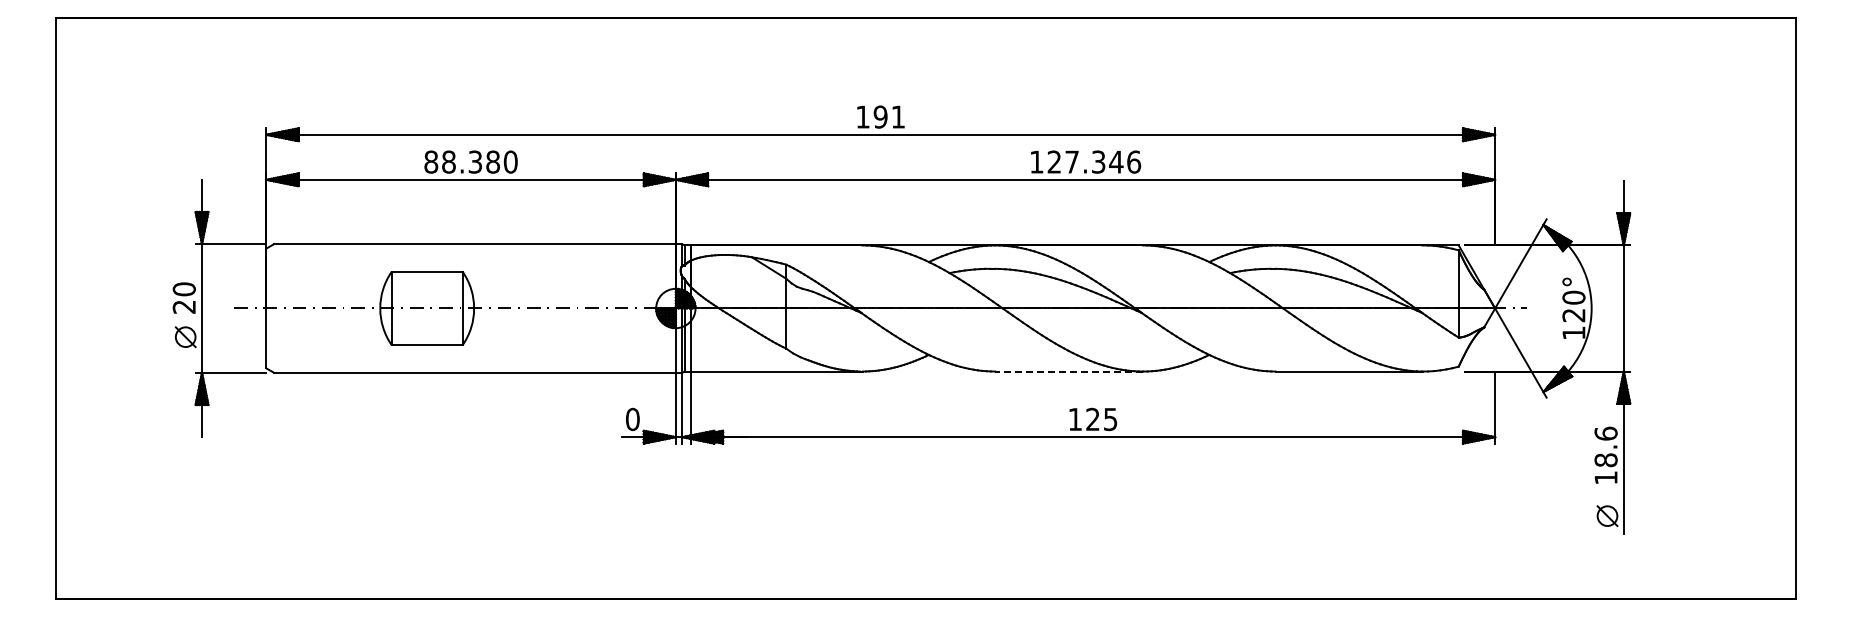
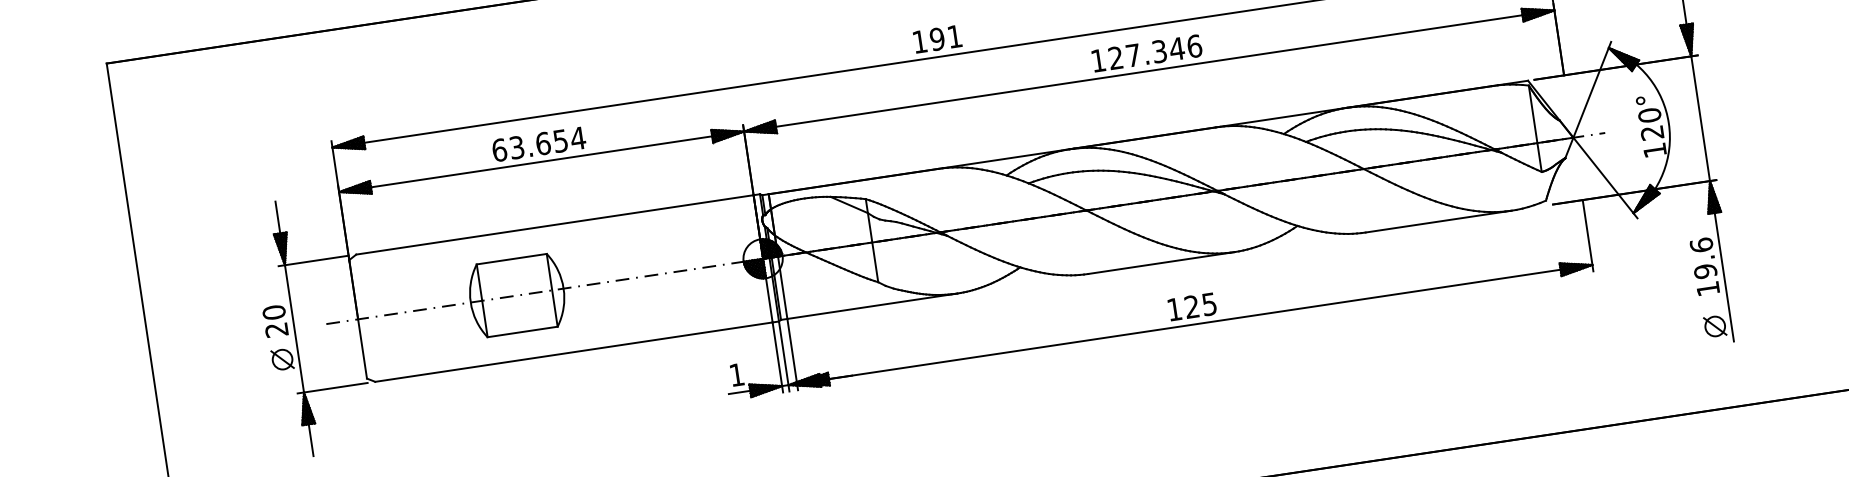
text: (471, 161) -> (539, 143), 88.380 -> 63.654
line: (1069, 371) -> (1161, 262), dashed -> solid
text: (632, 419) -> (736, 375), 0 -> 1
text: (1605, 460) -> (1705, 271), 18.6 -> 19.6

